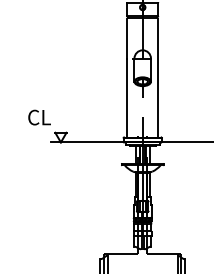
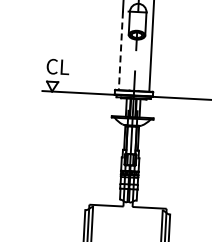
line: (127, 98) -> (120, 51), solid -> dashed
text: (39, 117) -> (58, 66), moved

